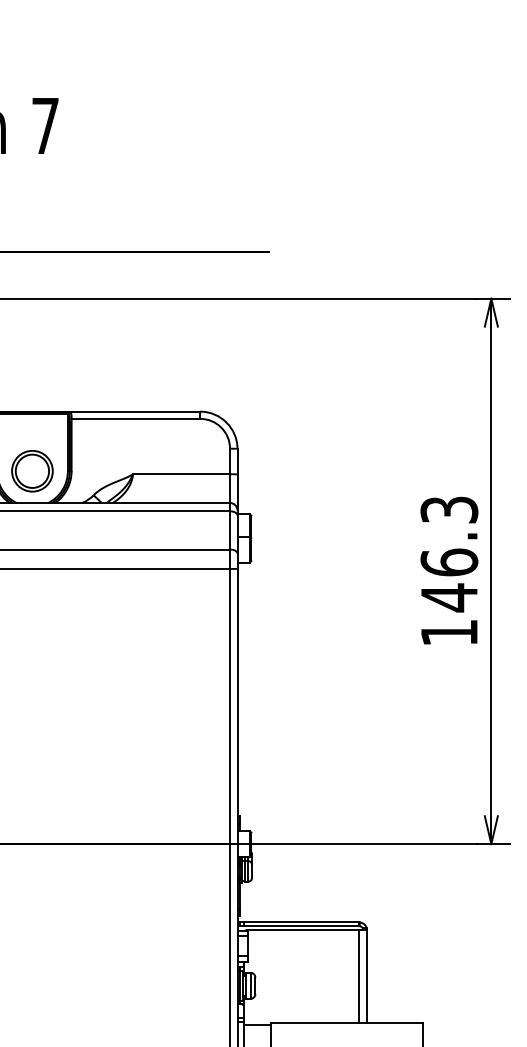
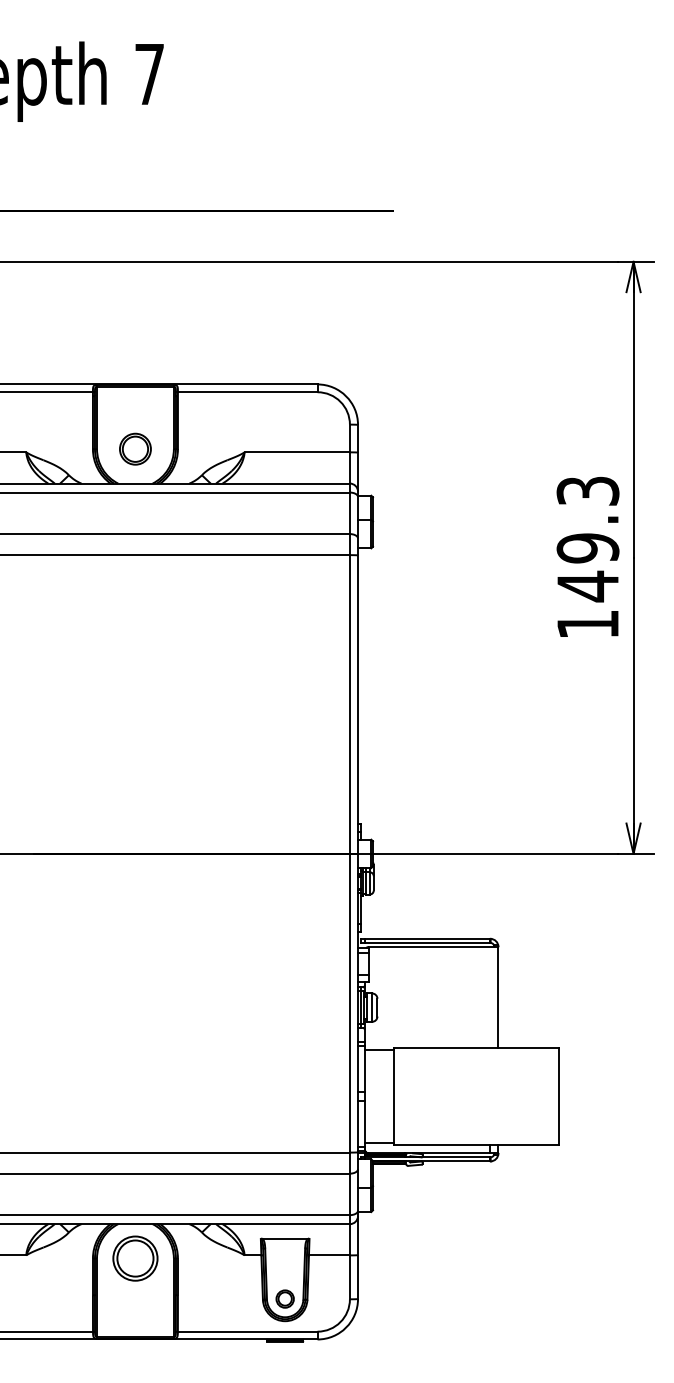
part: (32, 471) -> (135, 449), size x0.7
text: (448, 562) -> (587, 548), 146.3 -> 149.3
line: (359, 976) -> (490, 997), removed

